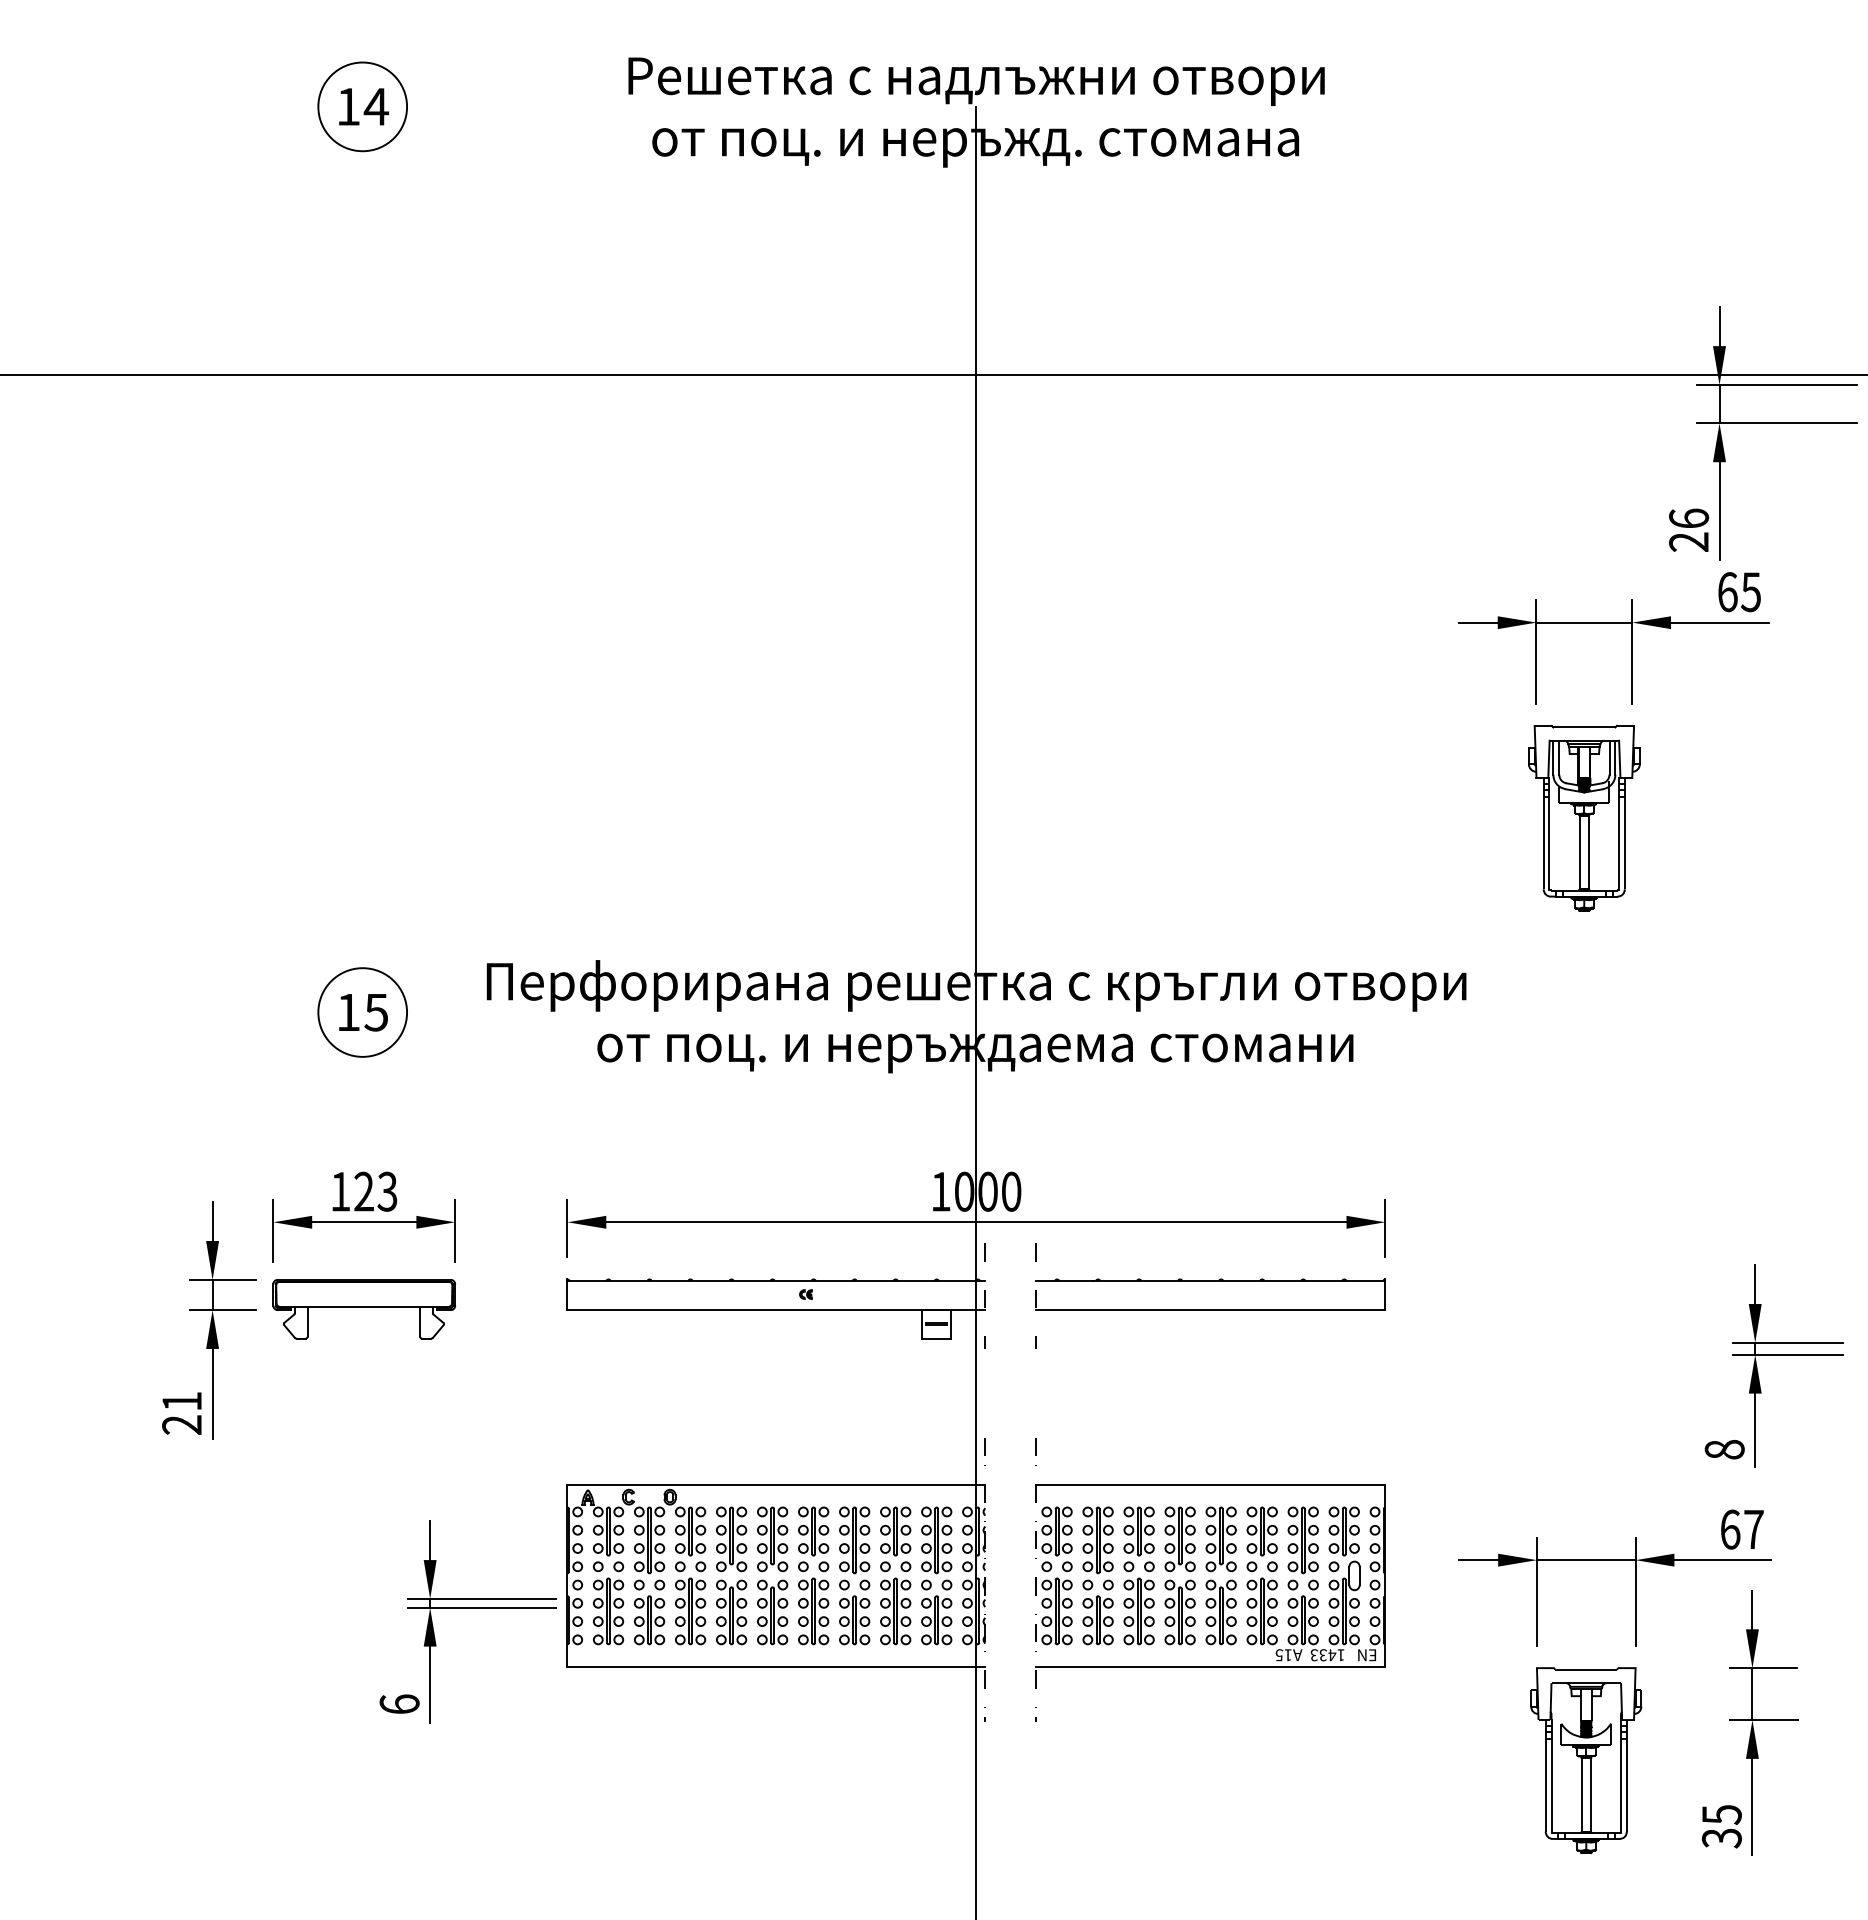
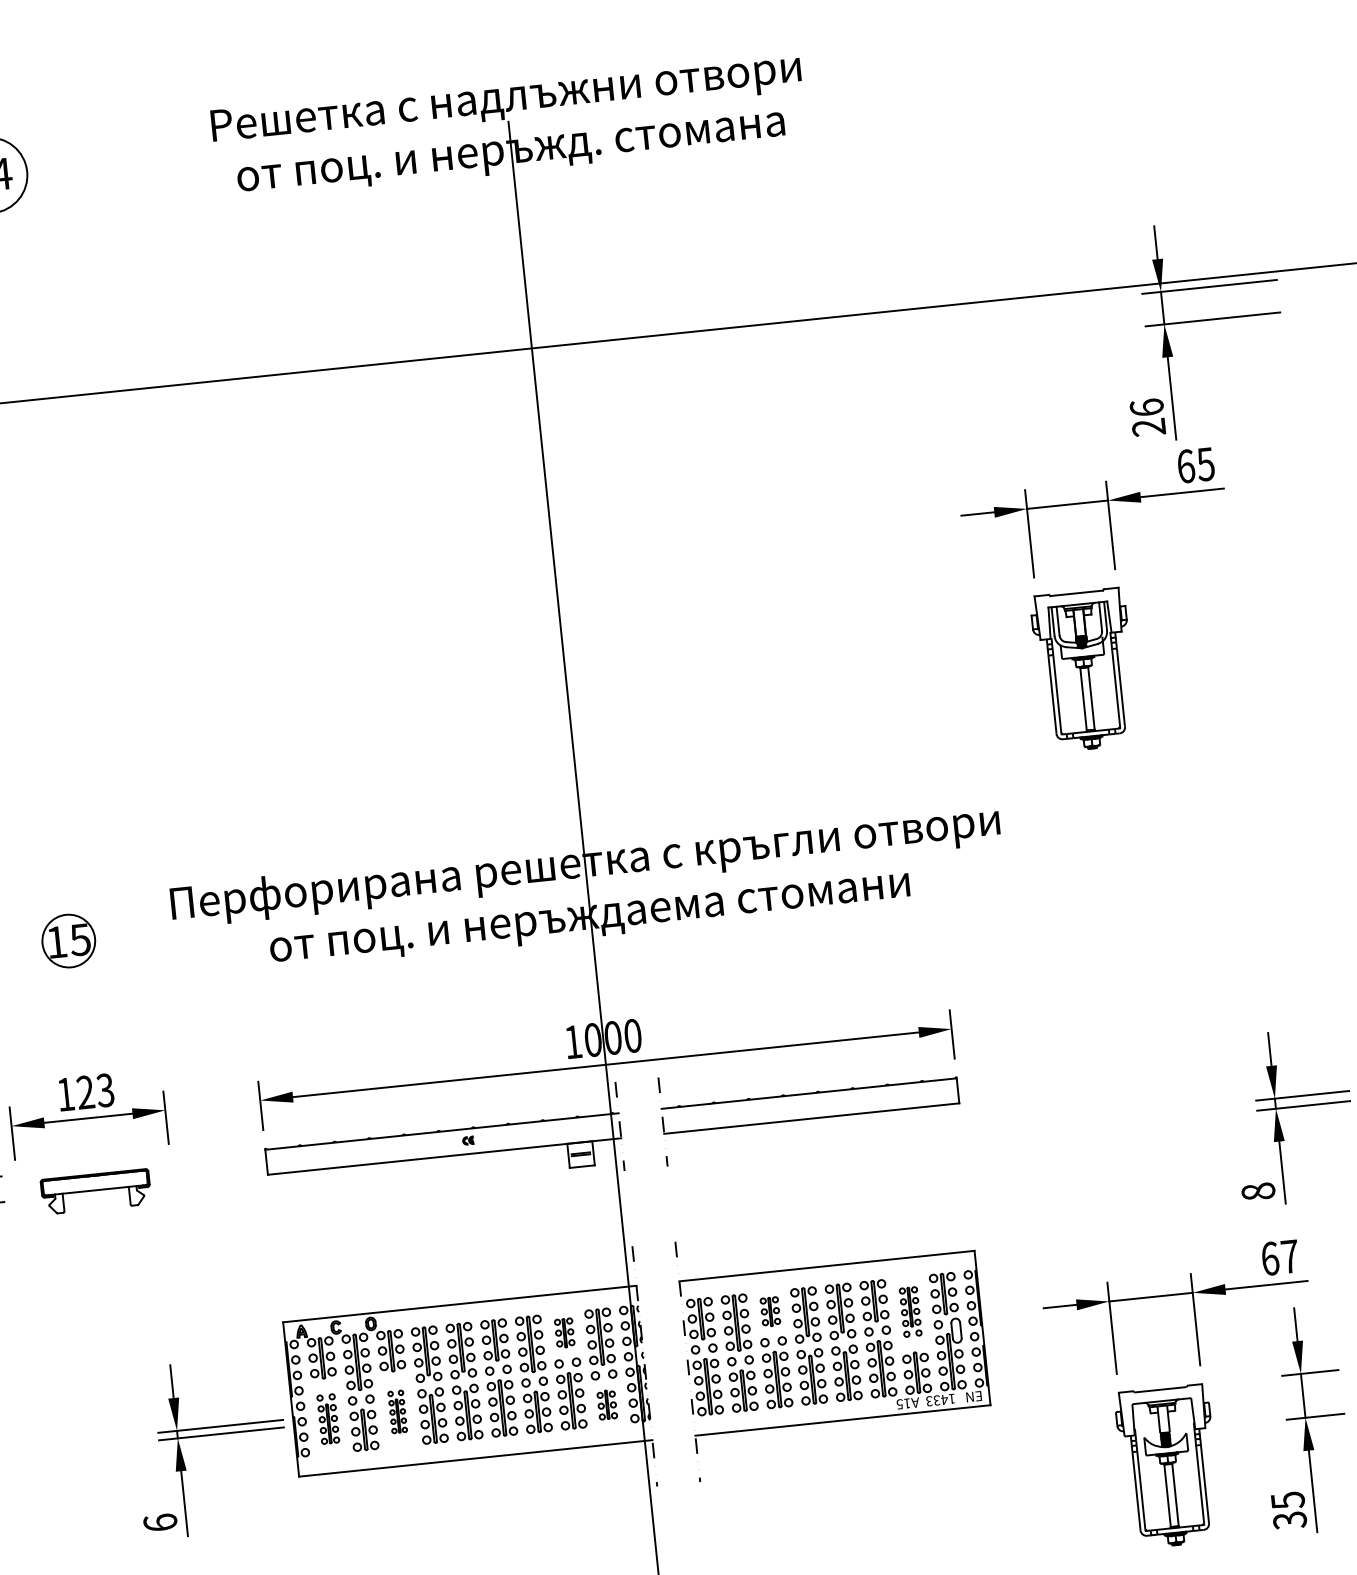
circle: (362, 1012) -> (68, 941), size x0.7
part: (364, 1309) -> (96, 1191), size x0.7
part: (895, 1531) -> (564, 1333), size x0.7
part: (1138, 1531) -> (769, 1312), size x0.7
part: (1302, 1548) -> (910, 1312), size x0.7
part: (608, 1603) -> (328, 1419), size x0.7
part: (690, 1603) -> (397, 1412), size x0.6
part: (936, 1620) -> (606, 1404), size x0.7

